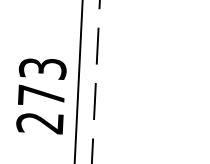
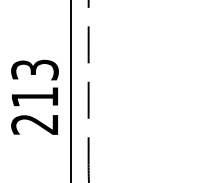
text: (41, 96) -> (34, 97), 273 -> 213

